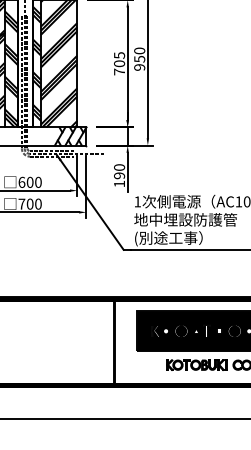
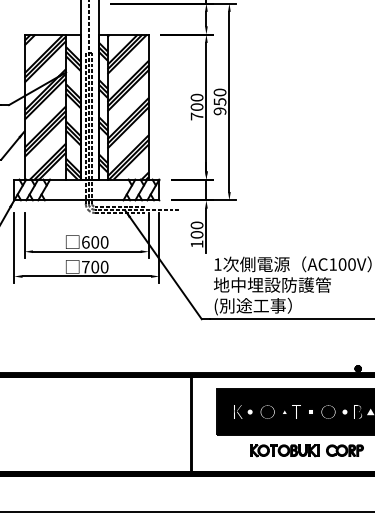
text: (119, 55) -> (196, 97), 705 -> 700
text: (119, 175) -> (197, 234), 190 -> 100

